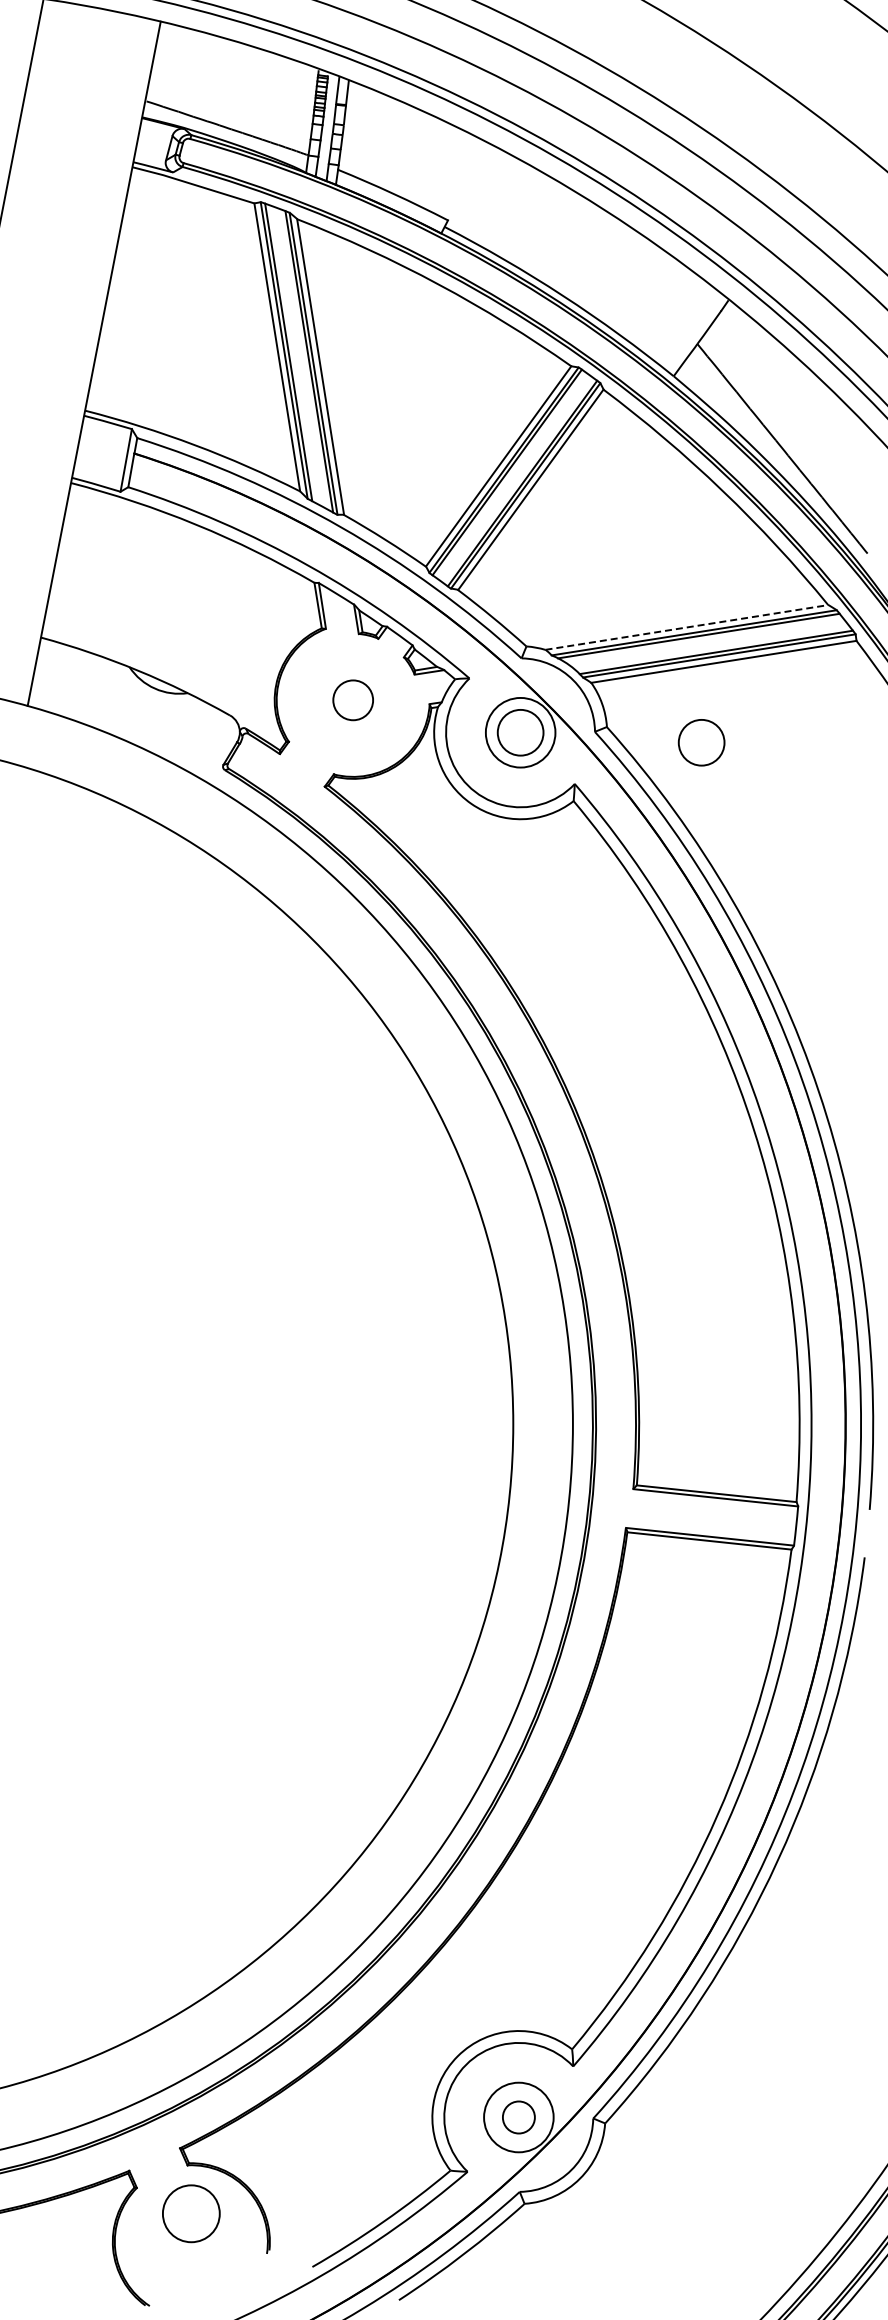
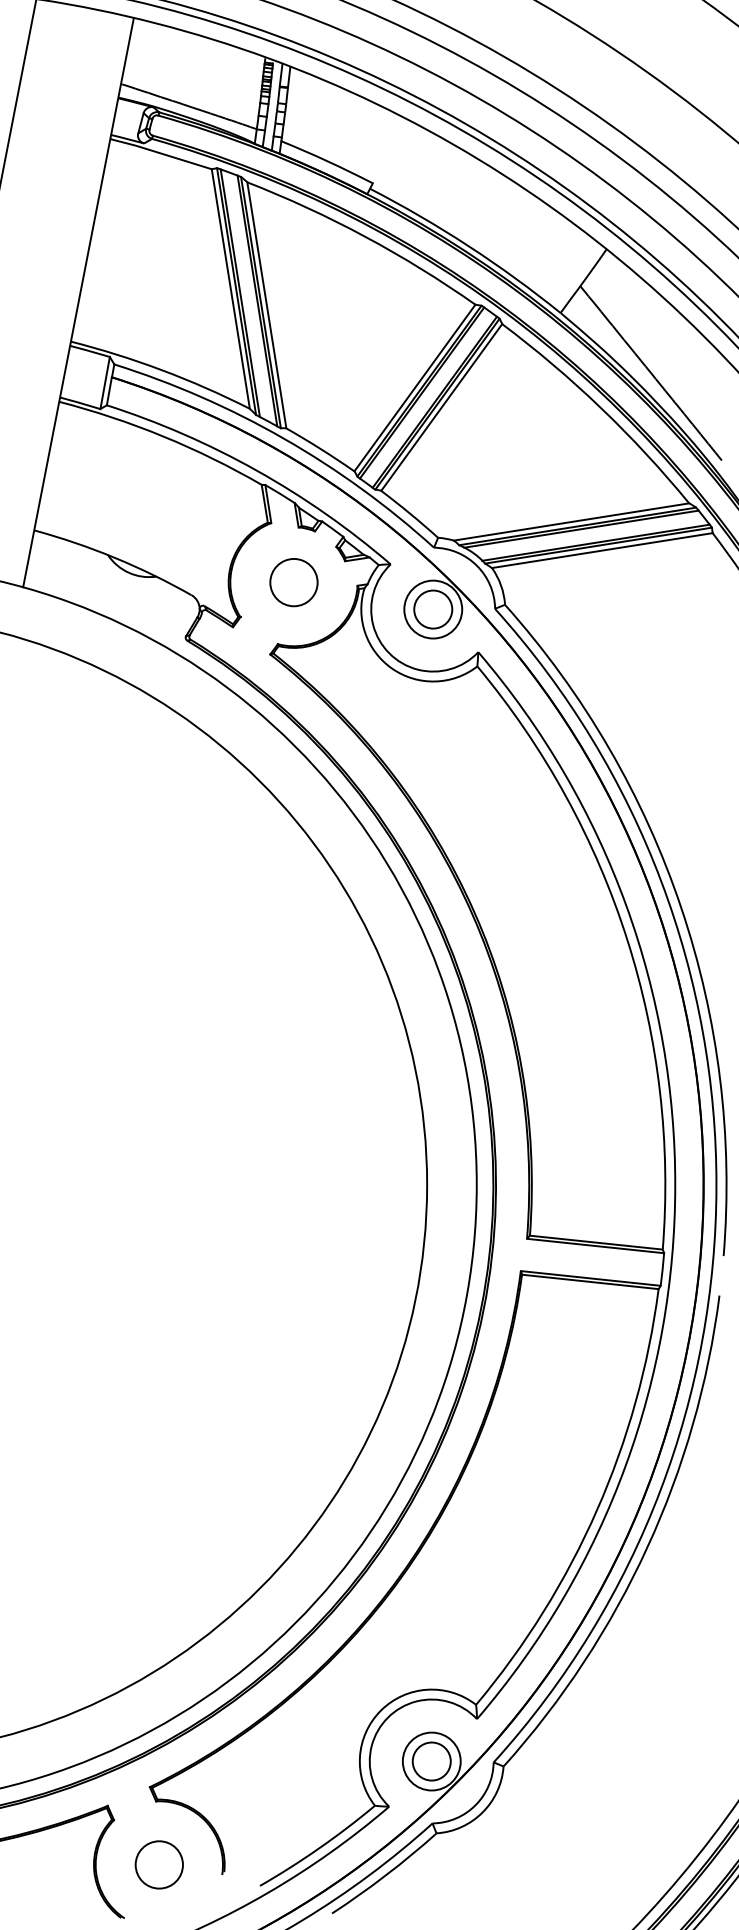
line: (687, 627) -> (572, 522), dashed -> solid
circle: (352, 699) -> (293, 581), size x1.43
circle: (701, 742) -> (583, 617), removed
circle: (518, 2117) -> (431, 1761), size x1.43
circle: (191, 2213) -> (159, 1864), moved

